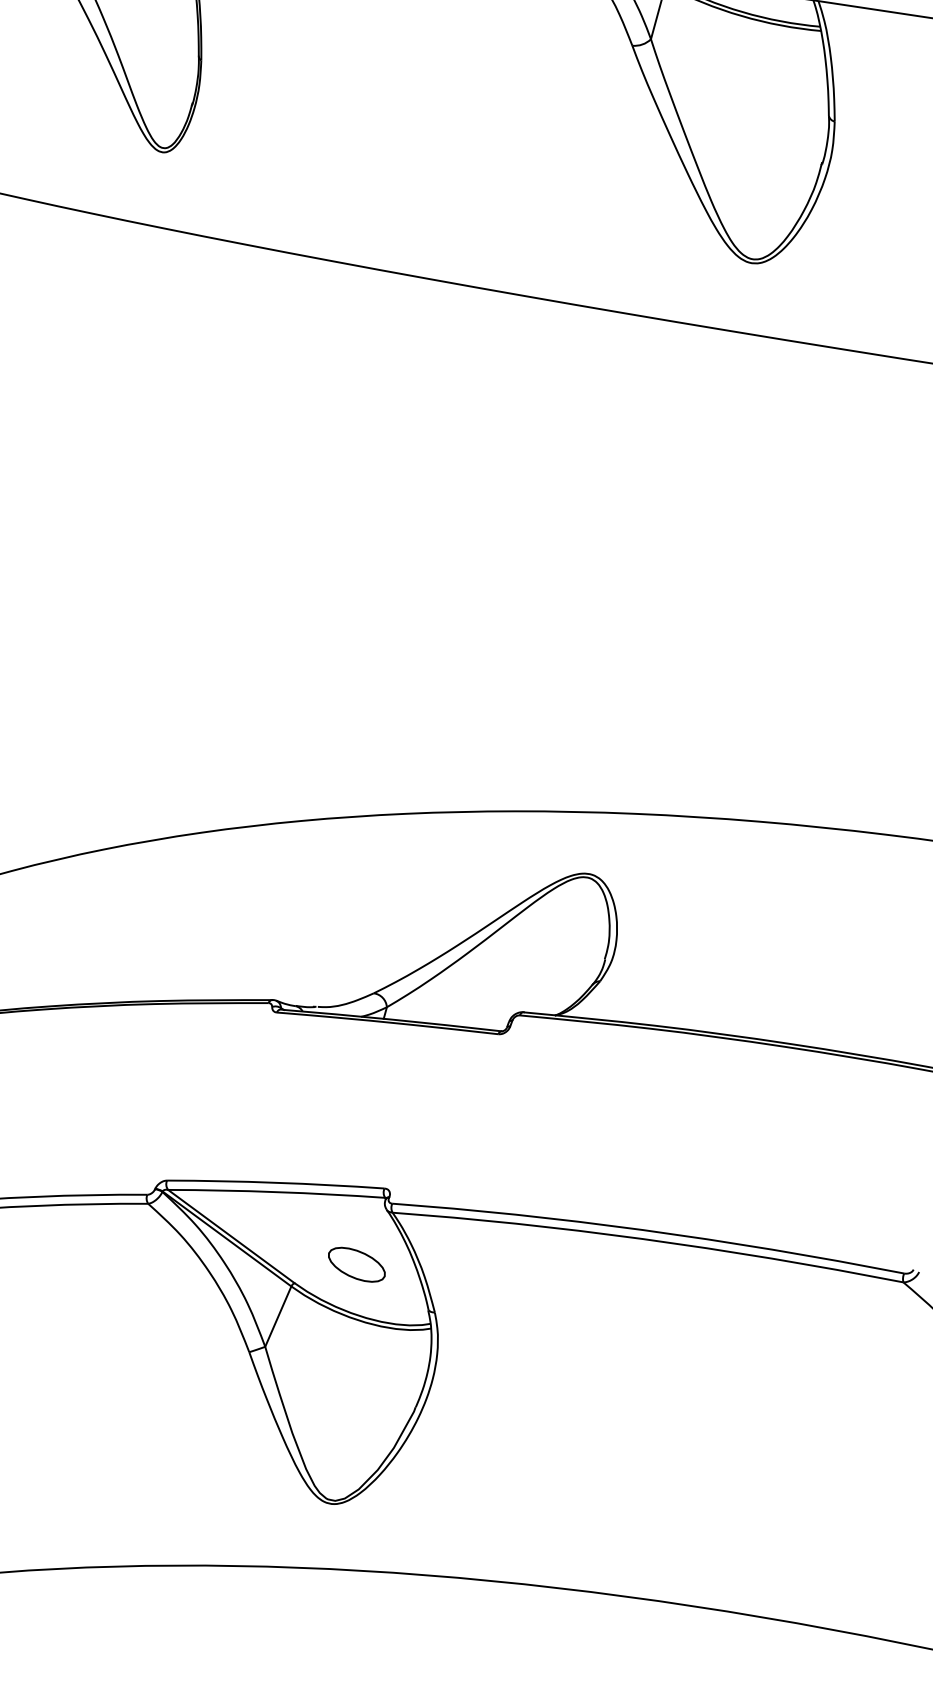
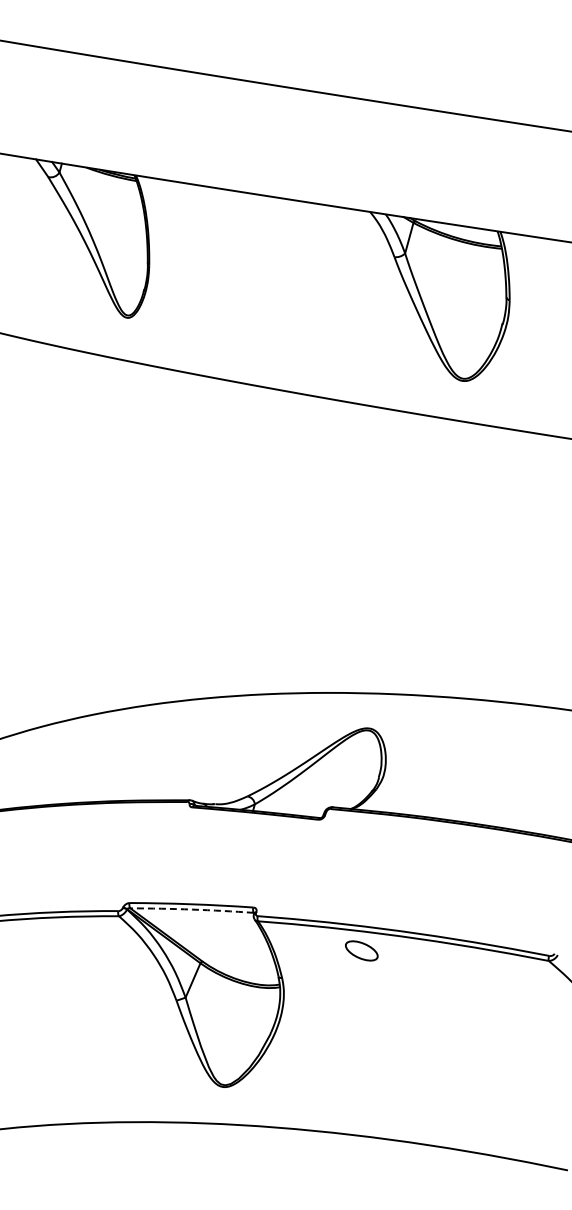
arc: (277, 1191) -> (192, 909), solid -> dashed
part: (356, 1264) -> (361, 950), moved

